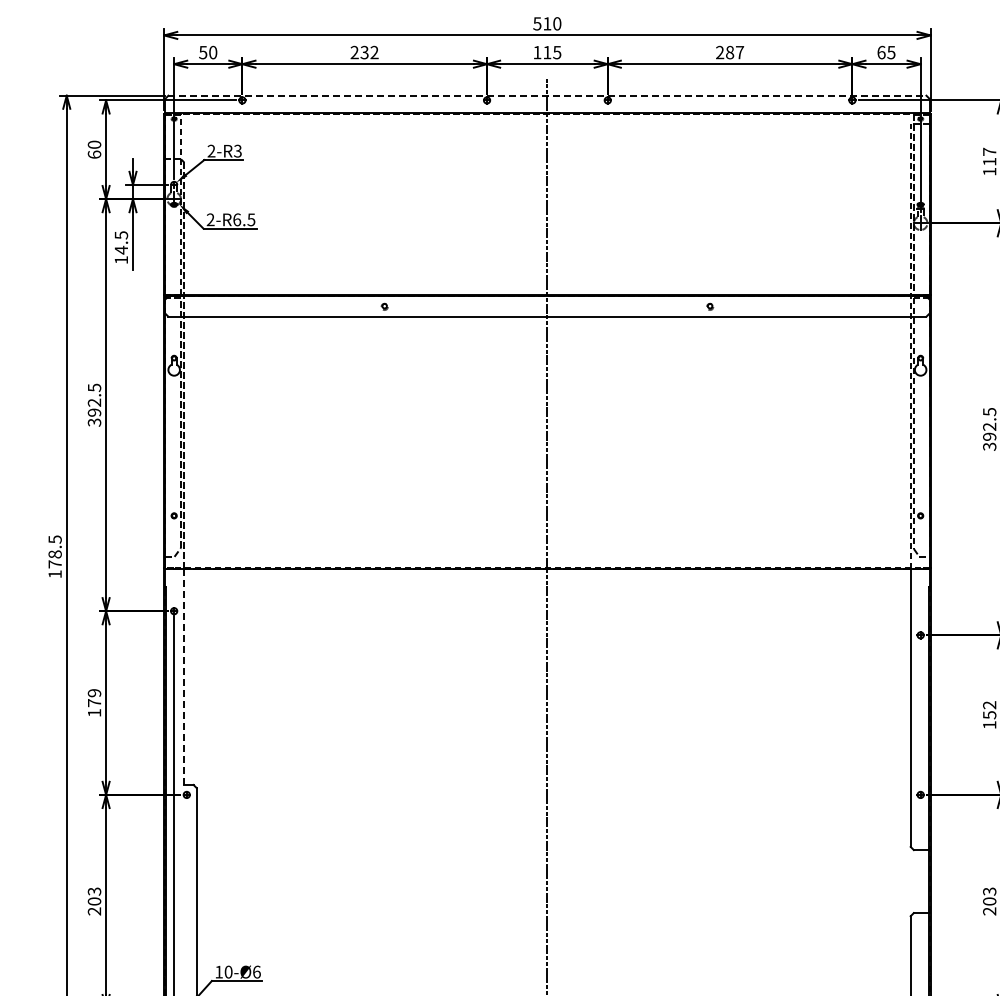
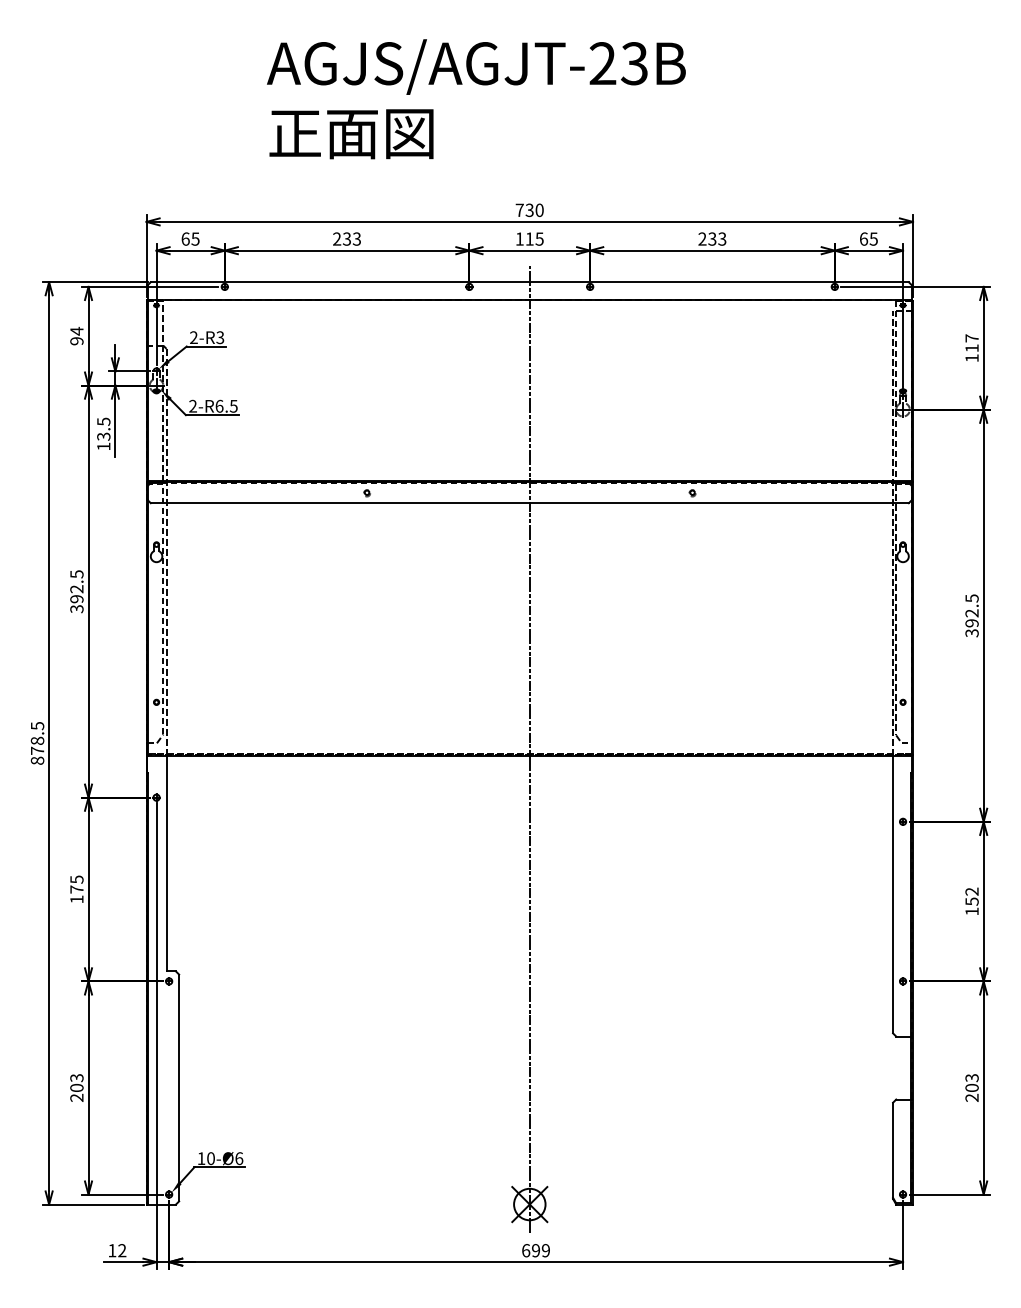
text: (542, 24) -> (524, 210), 510 -> 730
text: (208, 52) -> (190, 238), 50 -> 65
text: (735, 52) -> (717, 238), 287 -> 233
text: (374, 53) -> (356, 239), 232 -> 233
line: (548, 96) -> (530, 282), dashed -> solid
text: (94, 149) -> (76, 335), 60 -> 94
text: (121, 250) -> (103, 436), 14.5 -> 13.5
text: (55, 574) -> (37, 760), 178.5 -> 878.5
line: (184, 677) -> (166, 863), dashed -> solid
text: (94, 693) -> (76, 879), 179 -> 175

